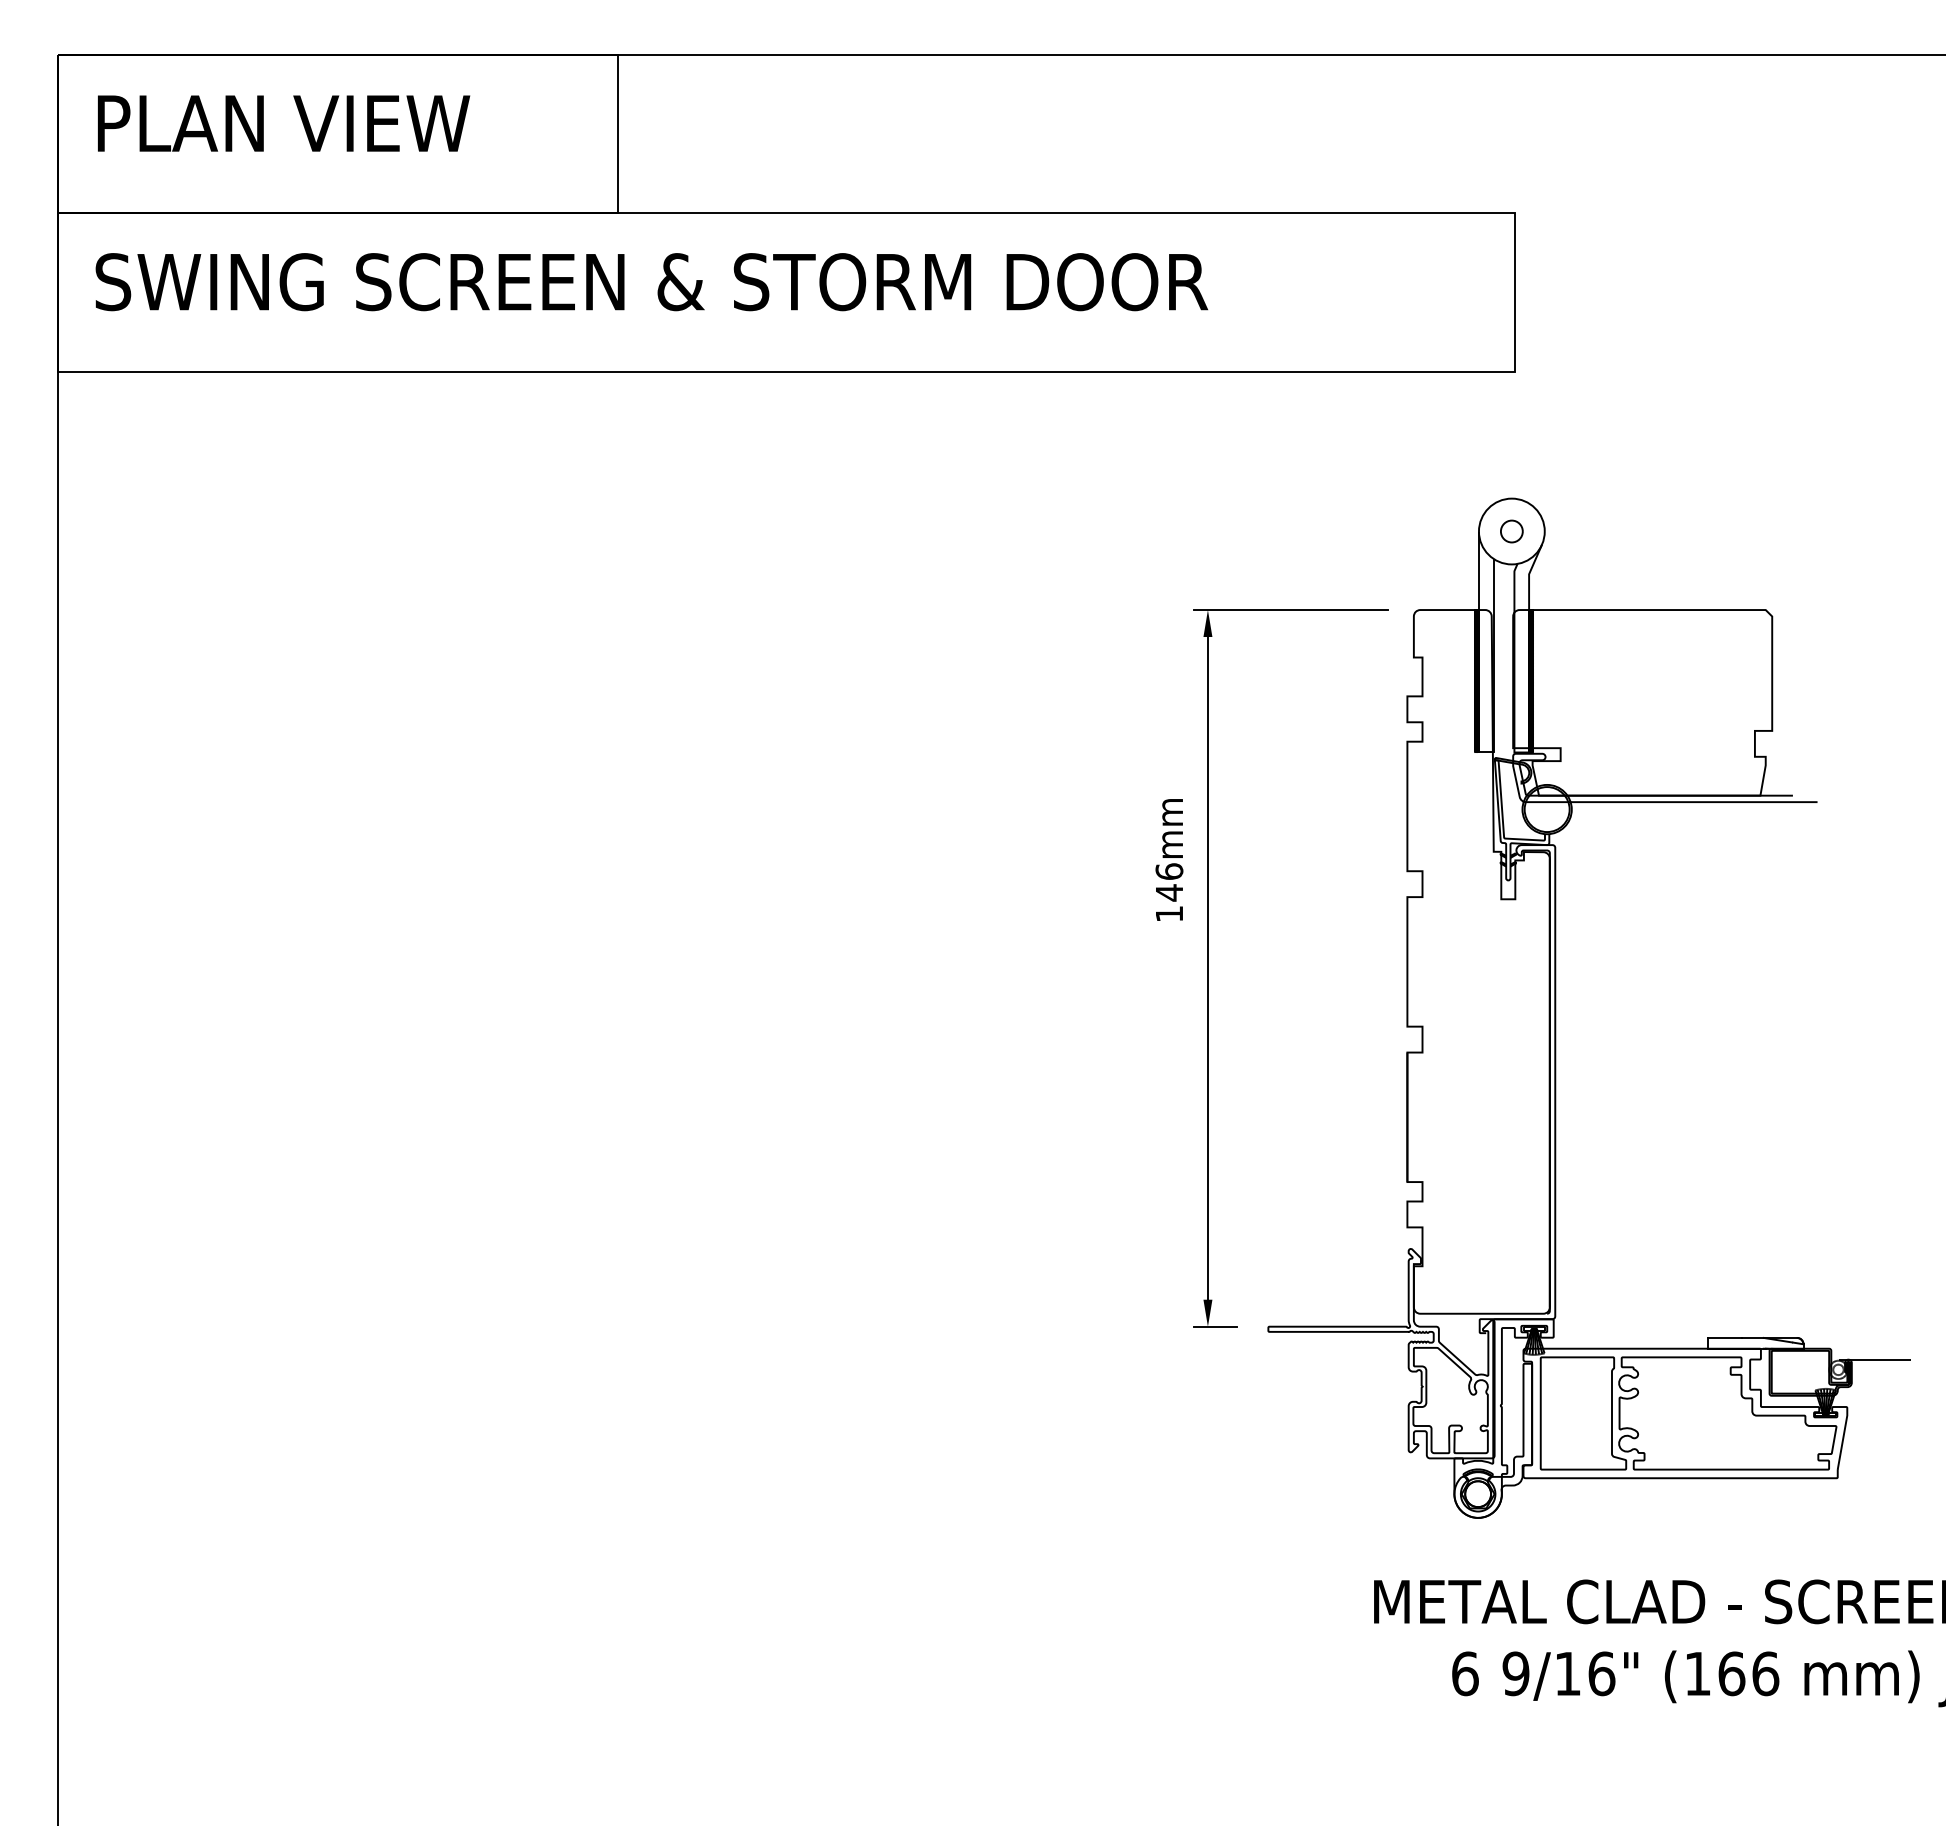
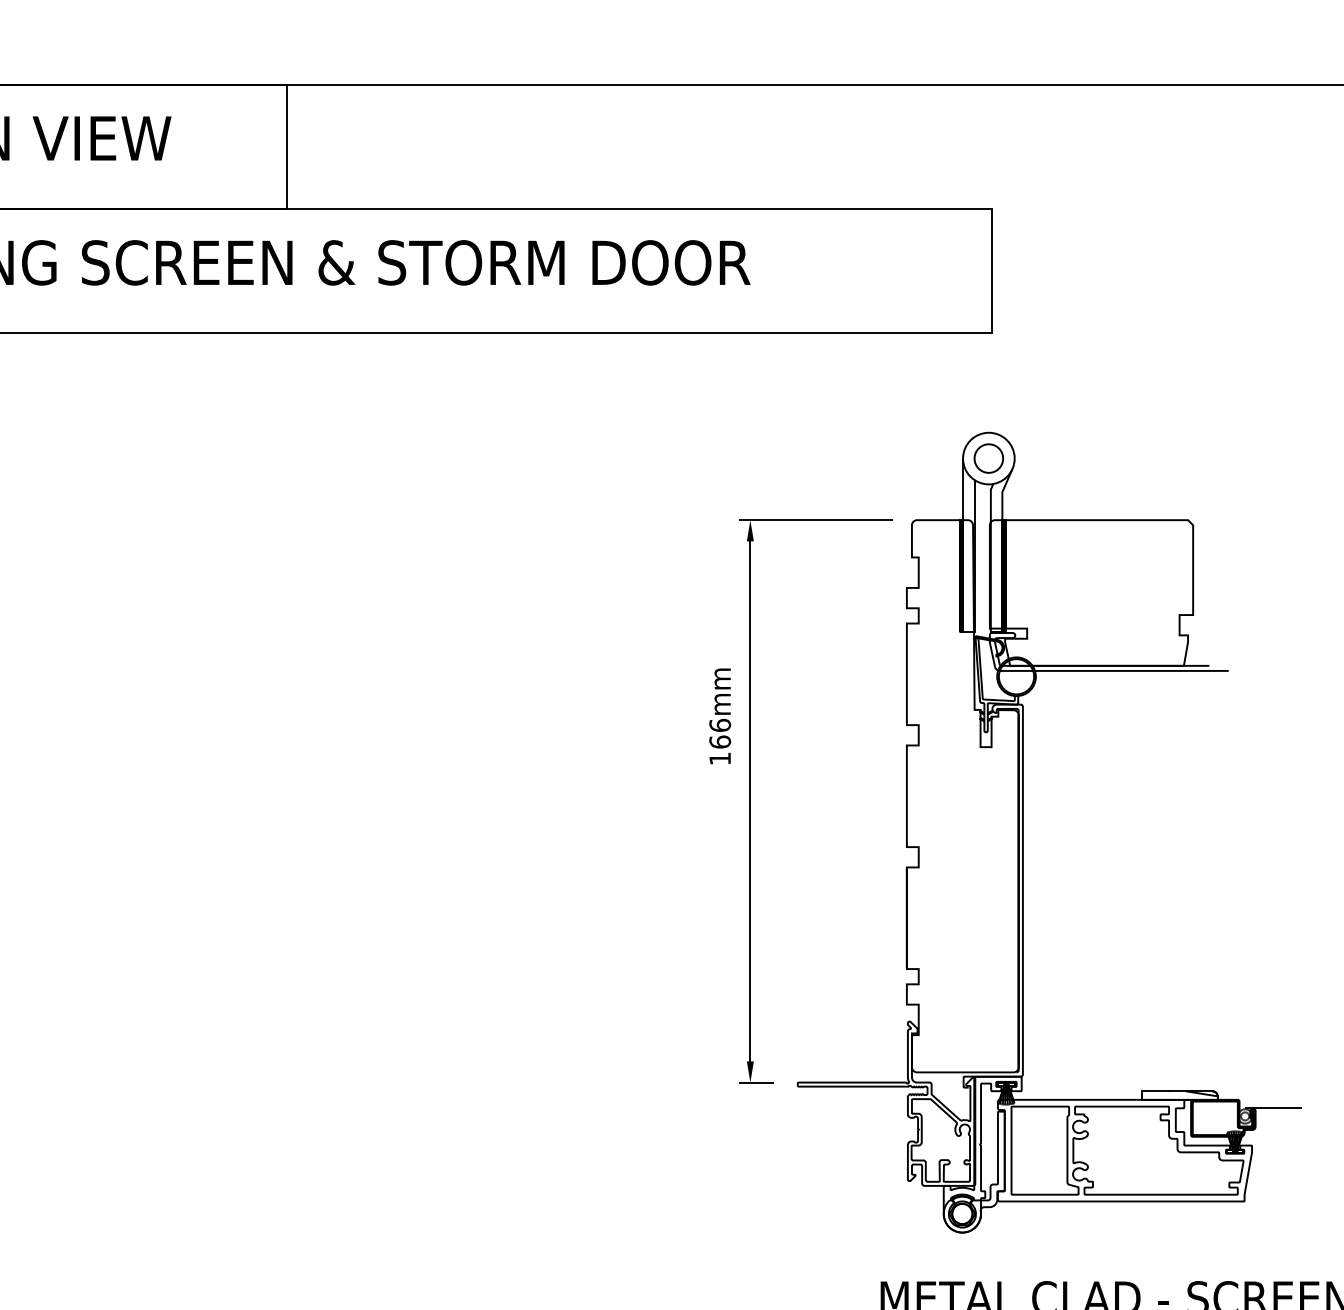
circle: (1511, 531) -> (988, 458), size x1.67
text: (1169, 892) -> (720, 741), 146mm -> 166mm

